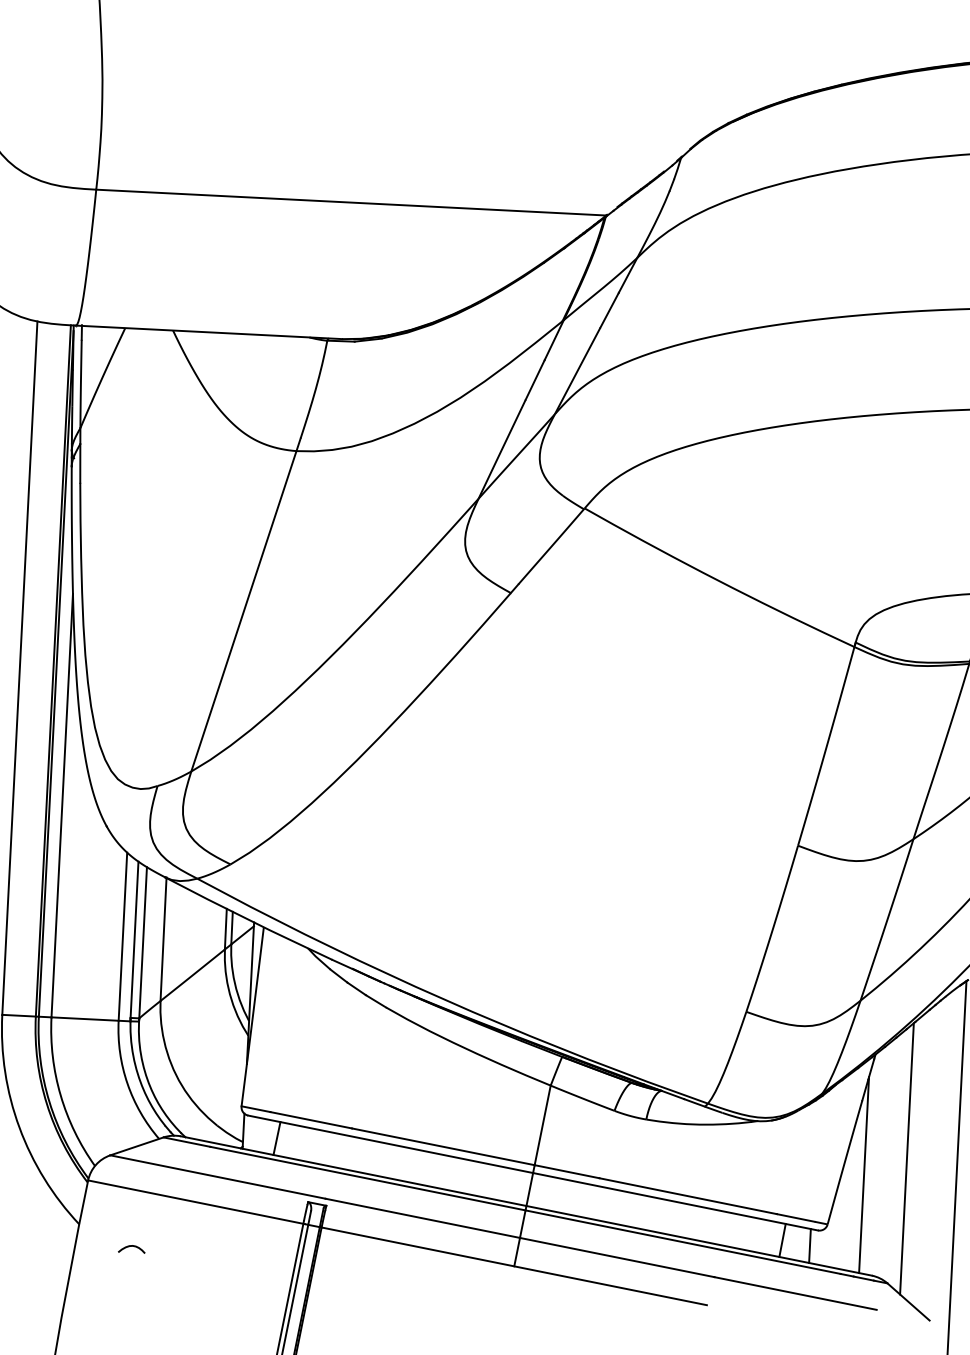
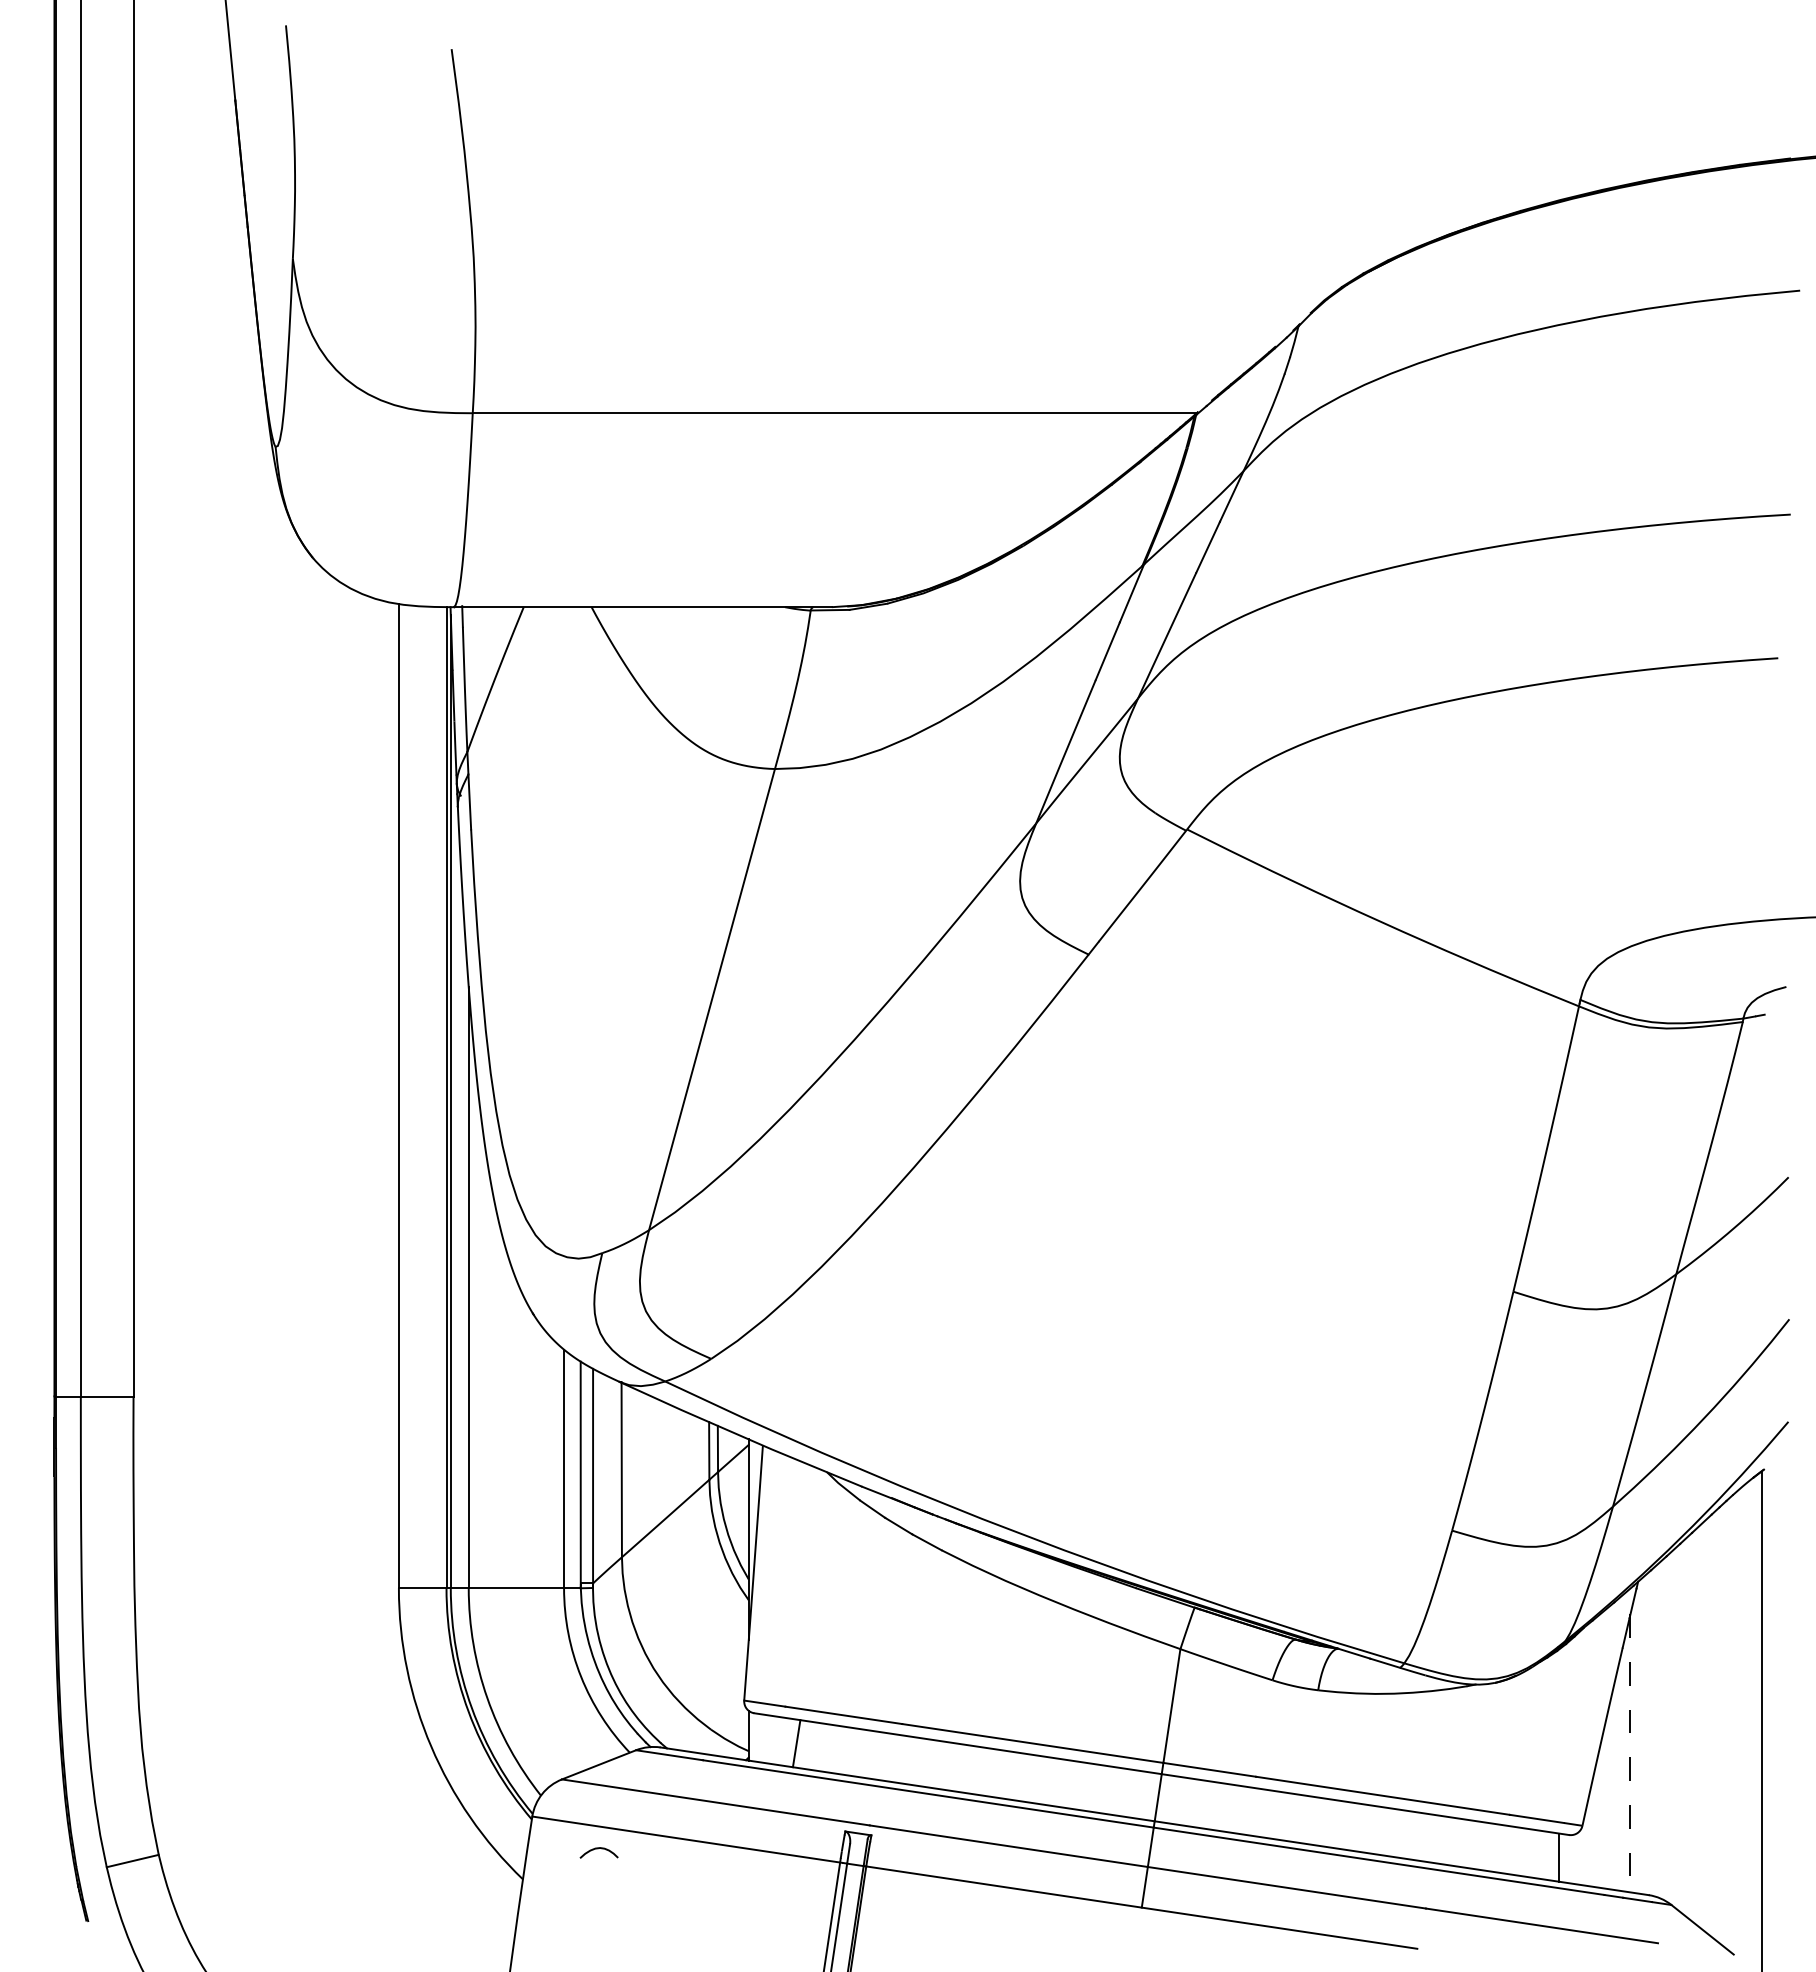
line: (907, 1158) -> (1690, 1726), removed
line: (864, 1175) -> (1630, 1753), solid -> dashed
line: (782, 1240) -> (1519, 1851), removed
curve: (131, 1246) -> (598, 1849), moved

